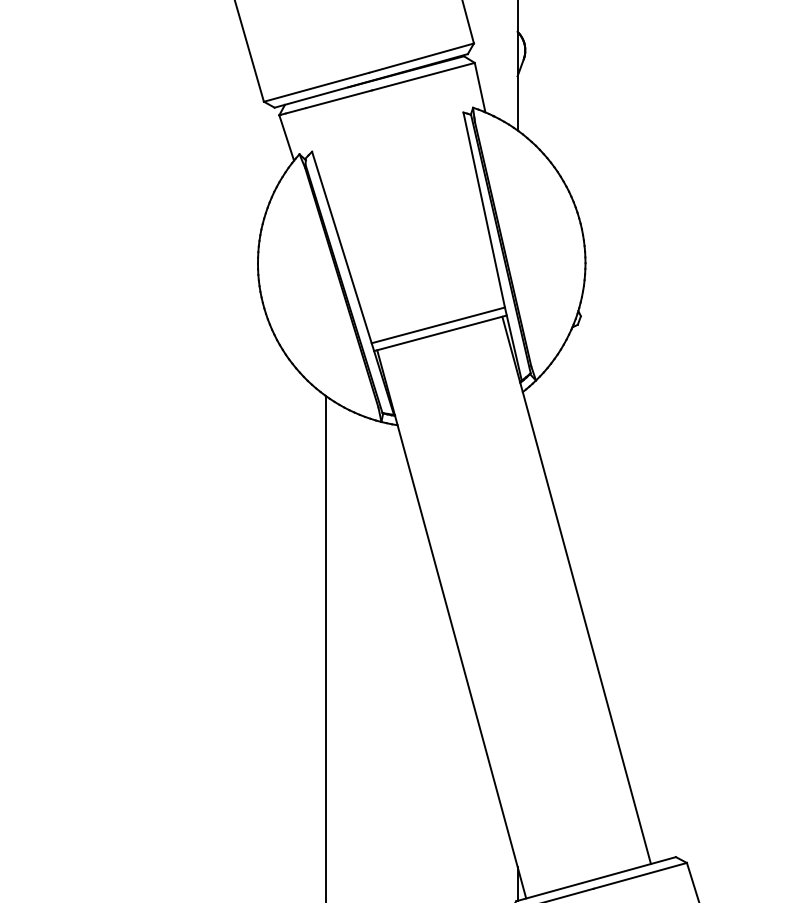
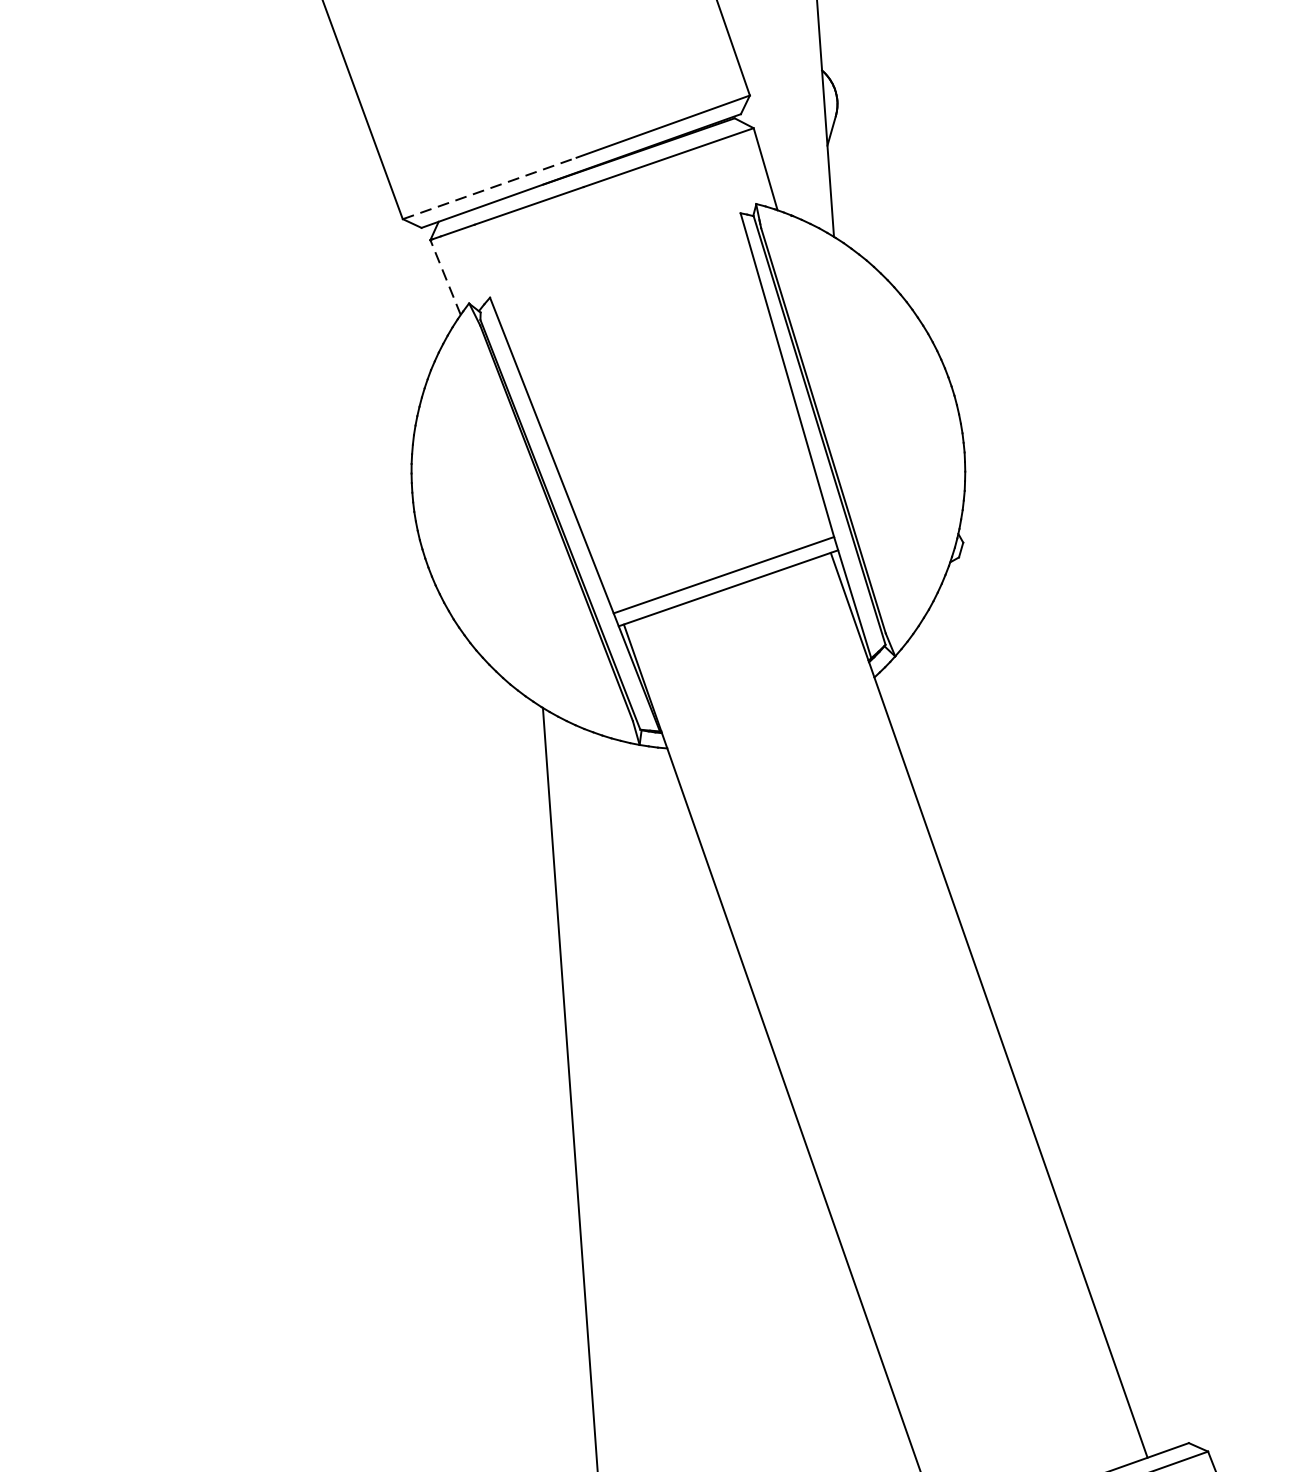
line: (316, 87) -> (489, 188), solid -> dashed
line: (286, 137) -> (445, 276), solid -> dashed

